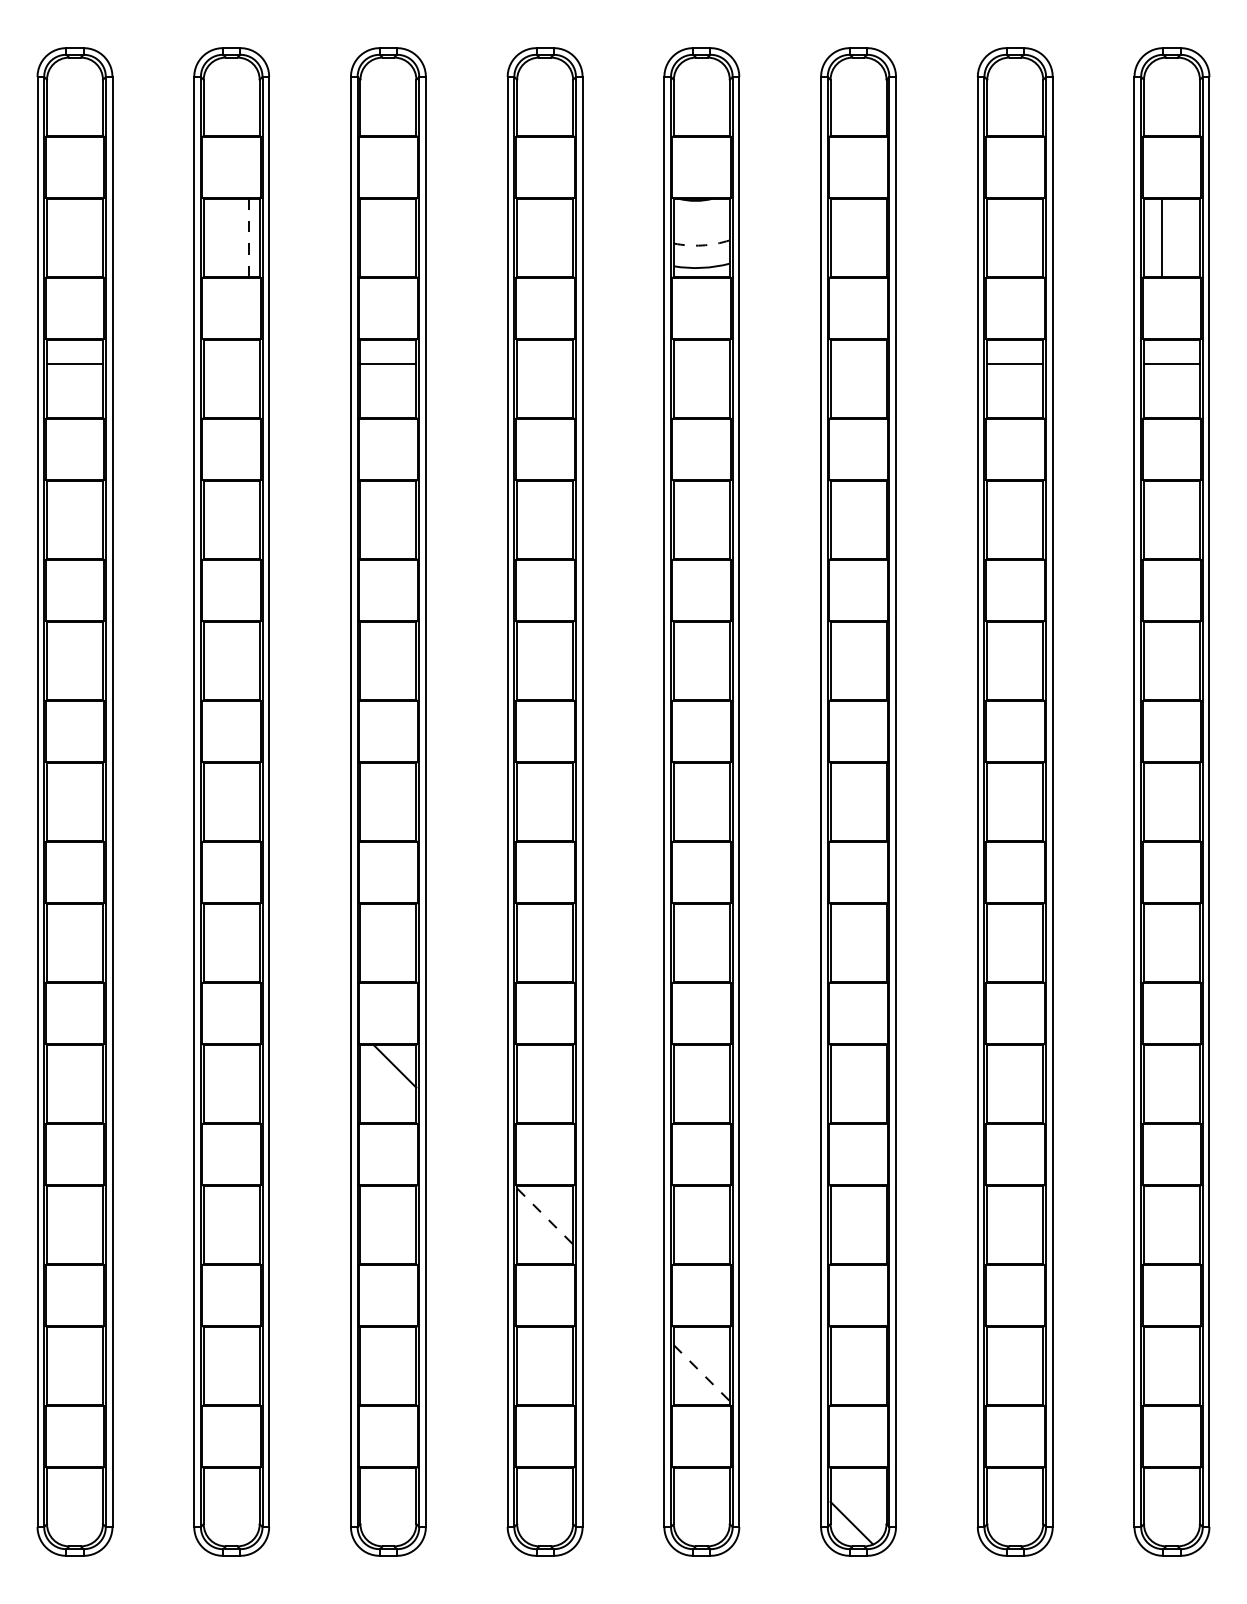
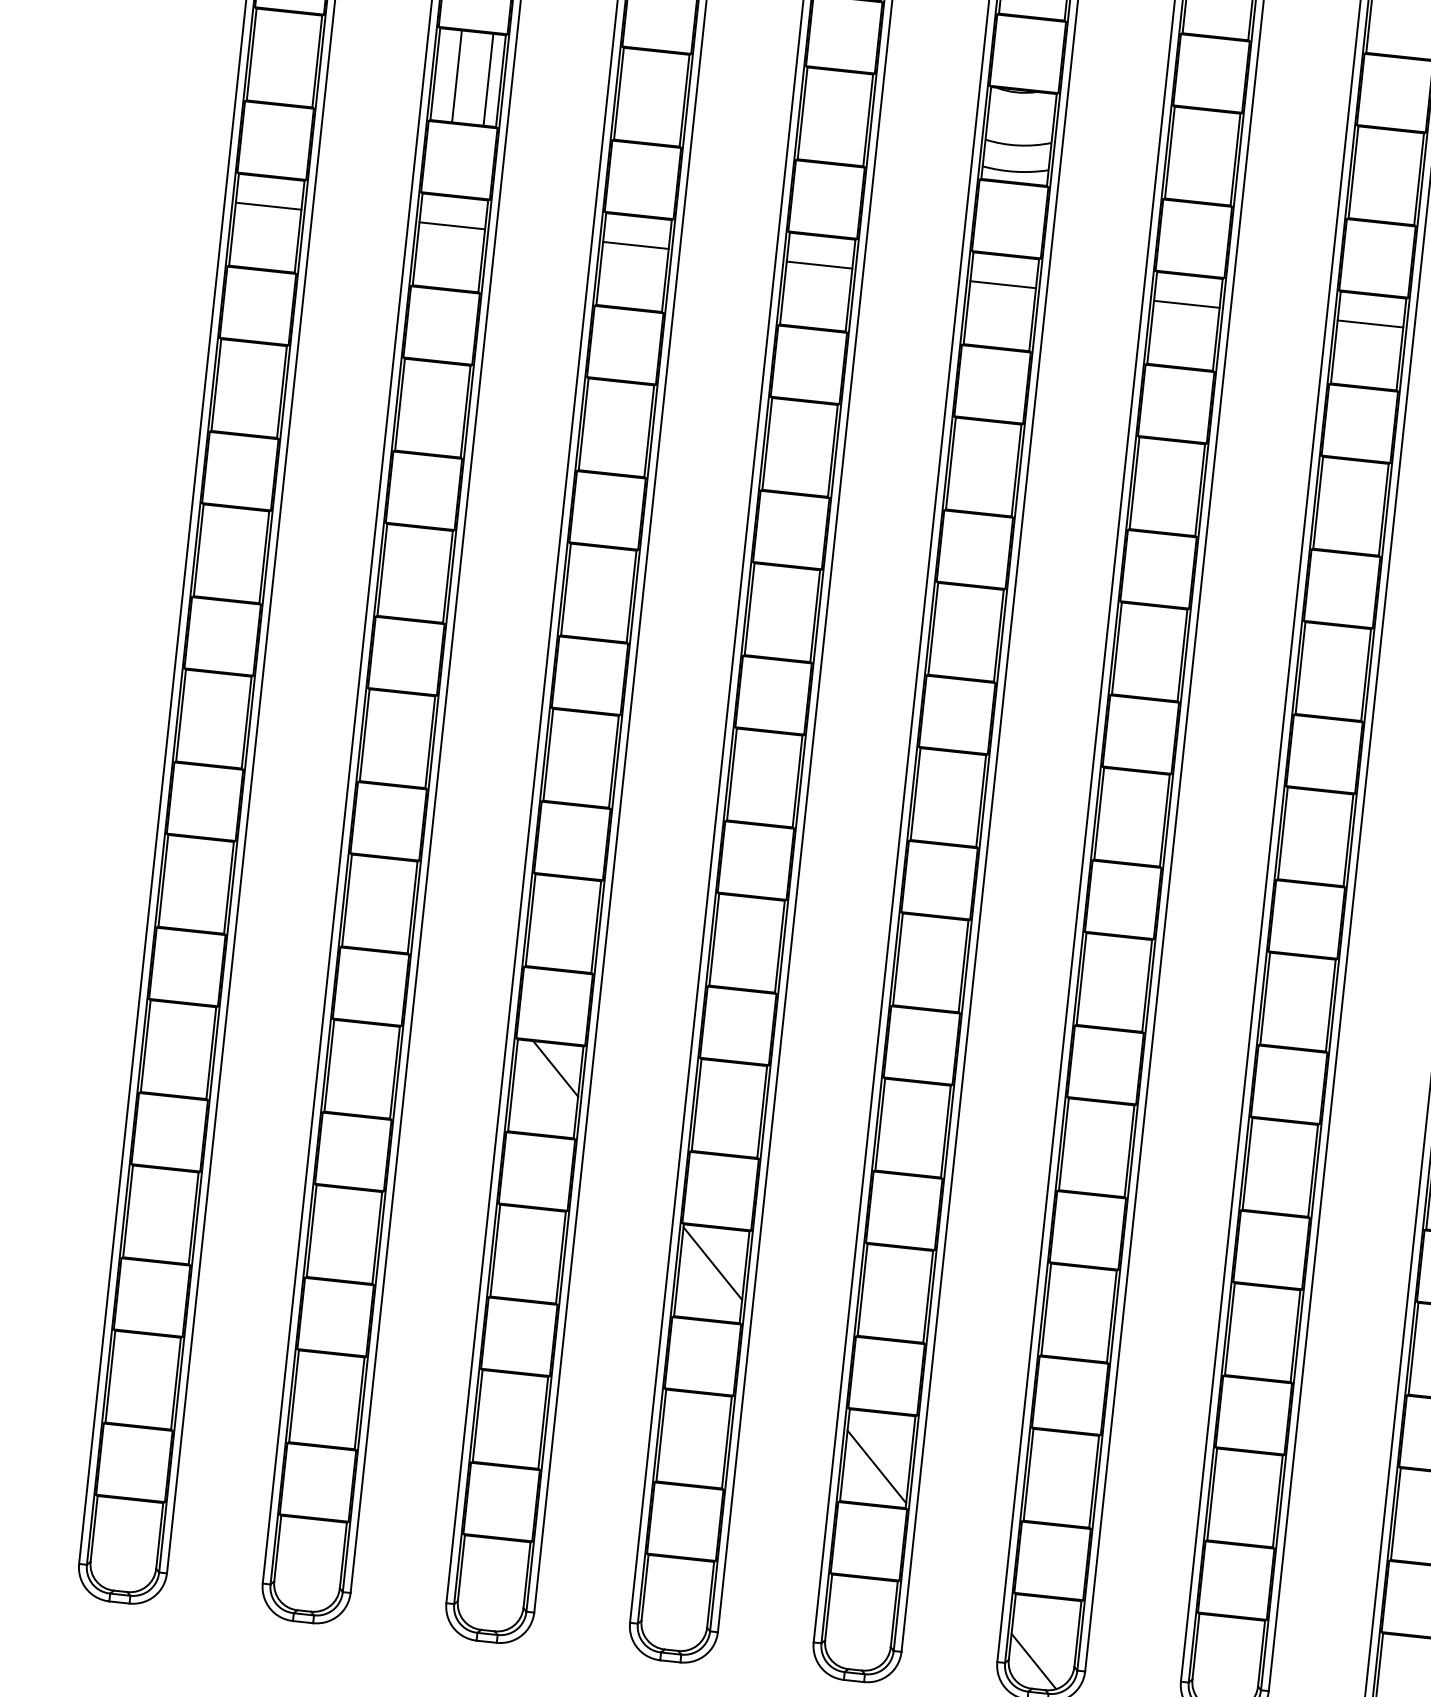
line: (222, 237) -> (457, 76), added
line: (249, 238) -> (488, 80), dashed -> solid
arc: (702, 245) -> (1018, 145), dashed -> solid
line: (231, 364) -> (452, 226), added
line: (545, 364) -> (819, 265), added
line: (701, 364) -> (1002, 284), added
line: (858, 364) -> (1186, 304), added
line: (545, 1216) -> (713, 1263), dashed -> solid
line: (701, 1373) -> (876, 1467), dashed -> solid

